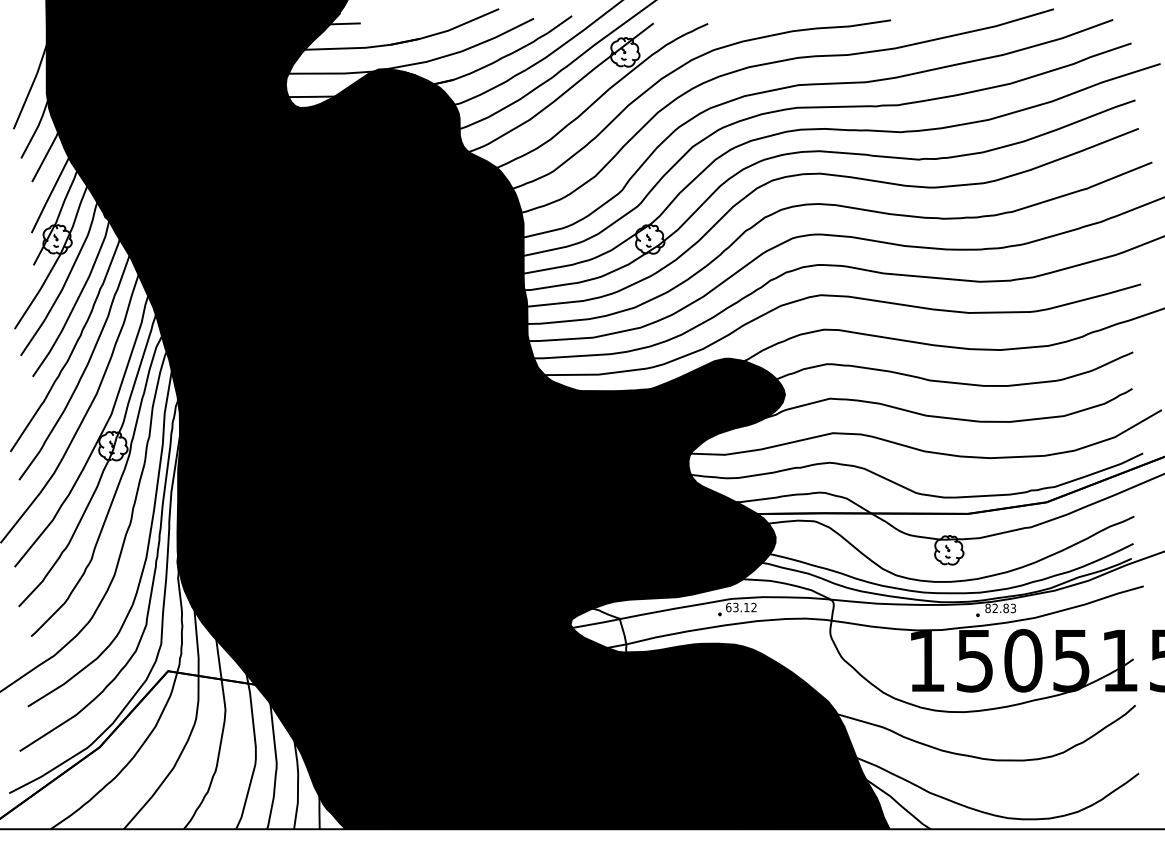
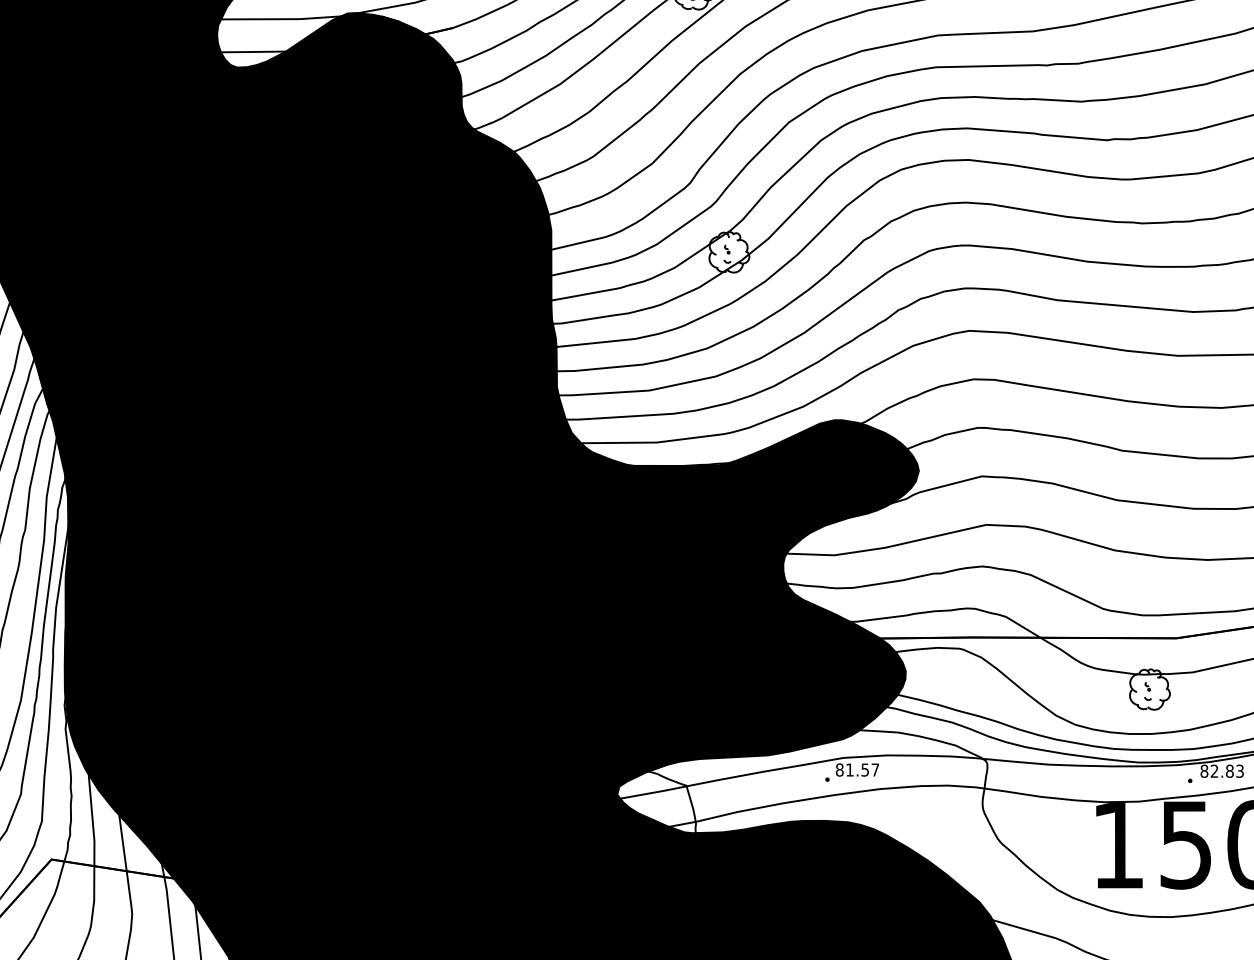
text: (741, 607) -> (857, 769), 63.12 -> 81.57

